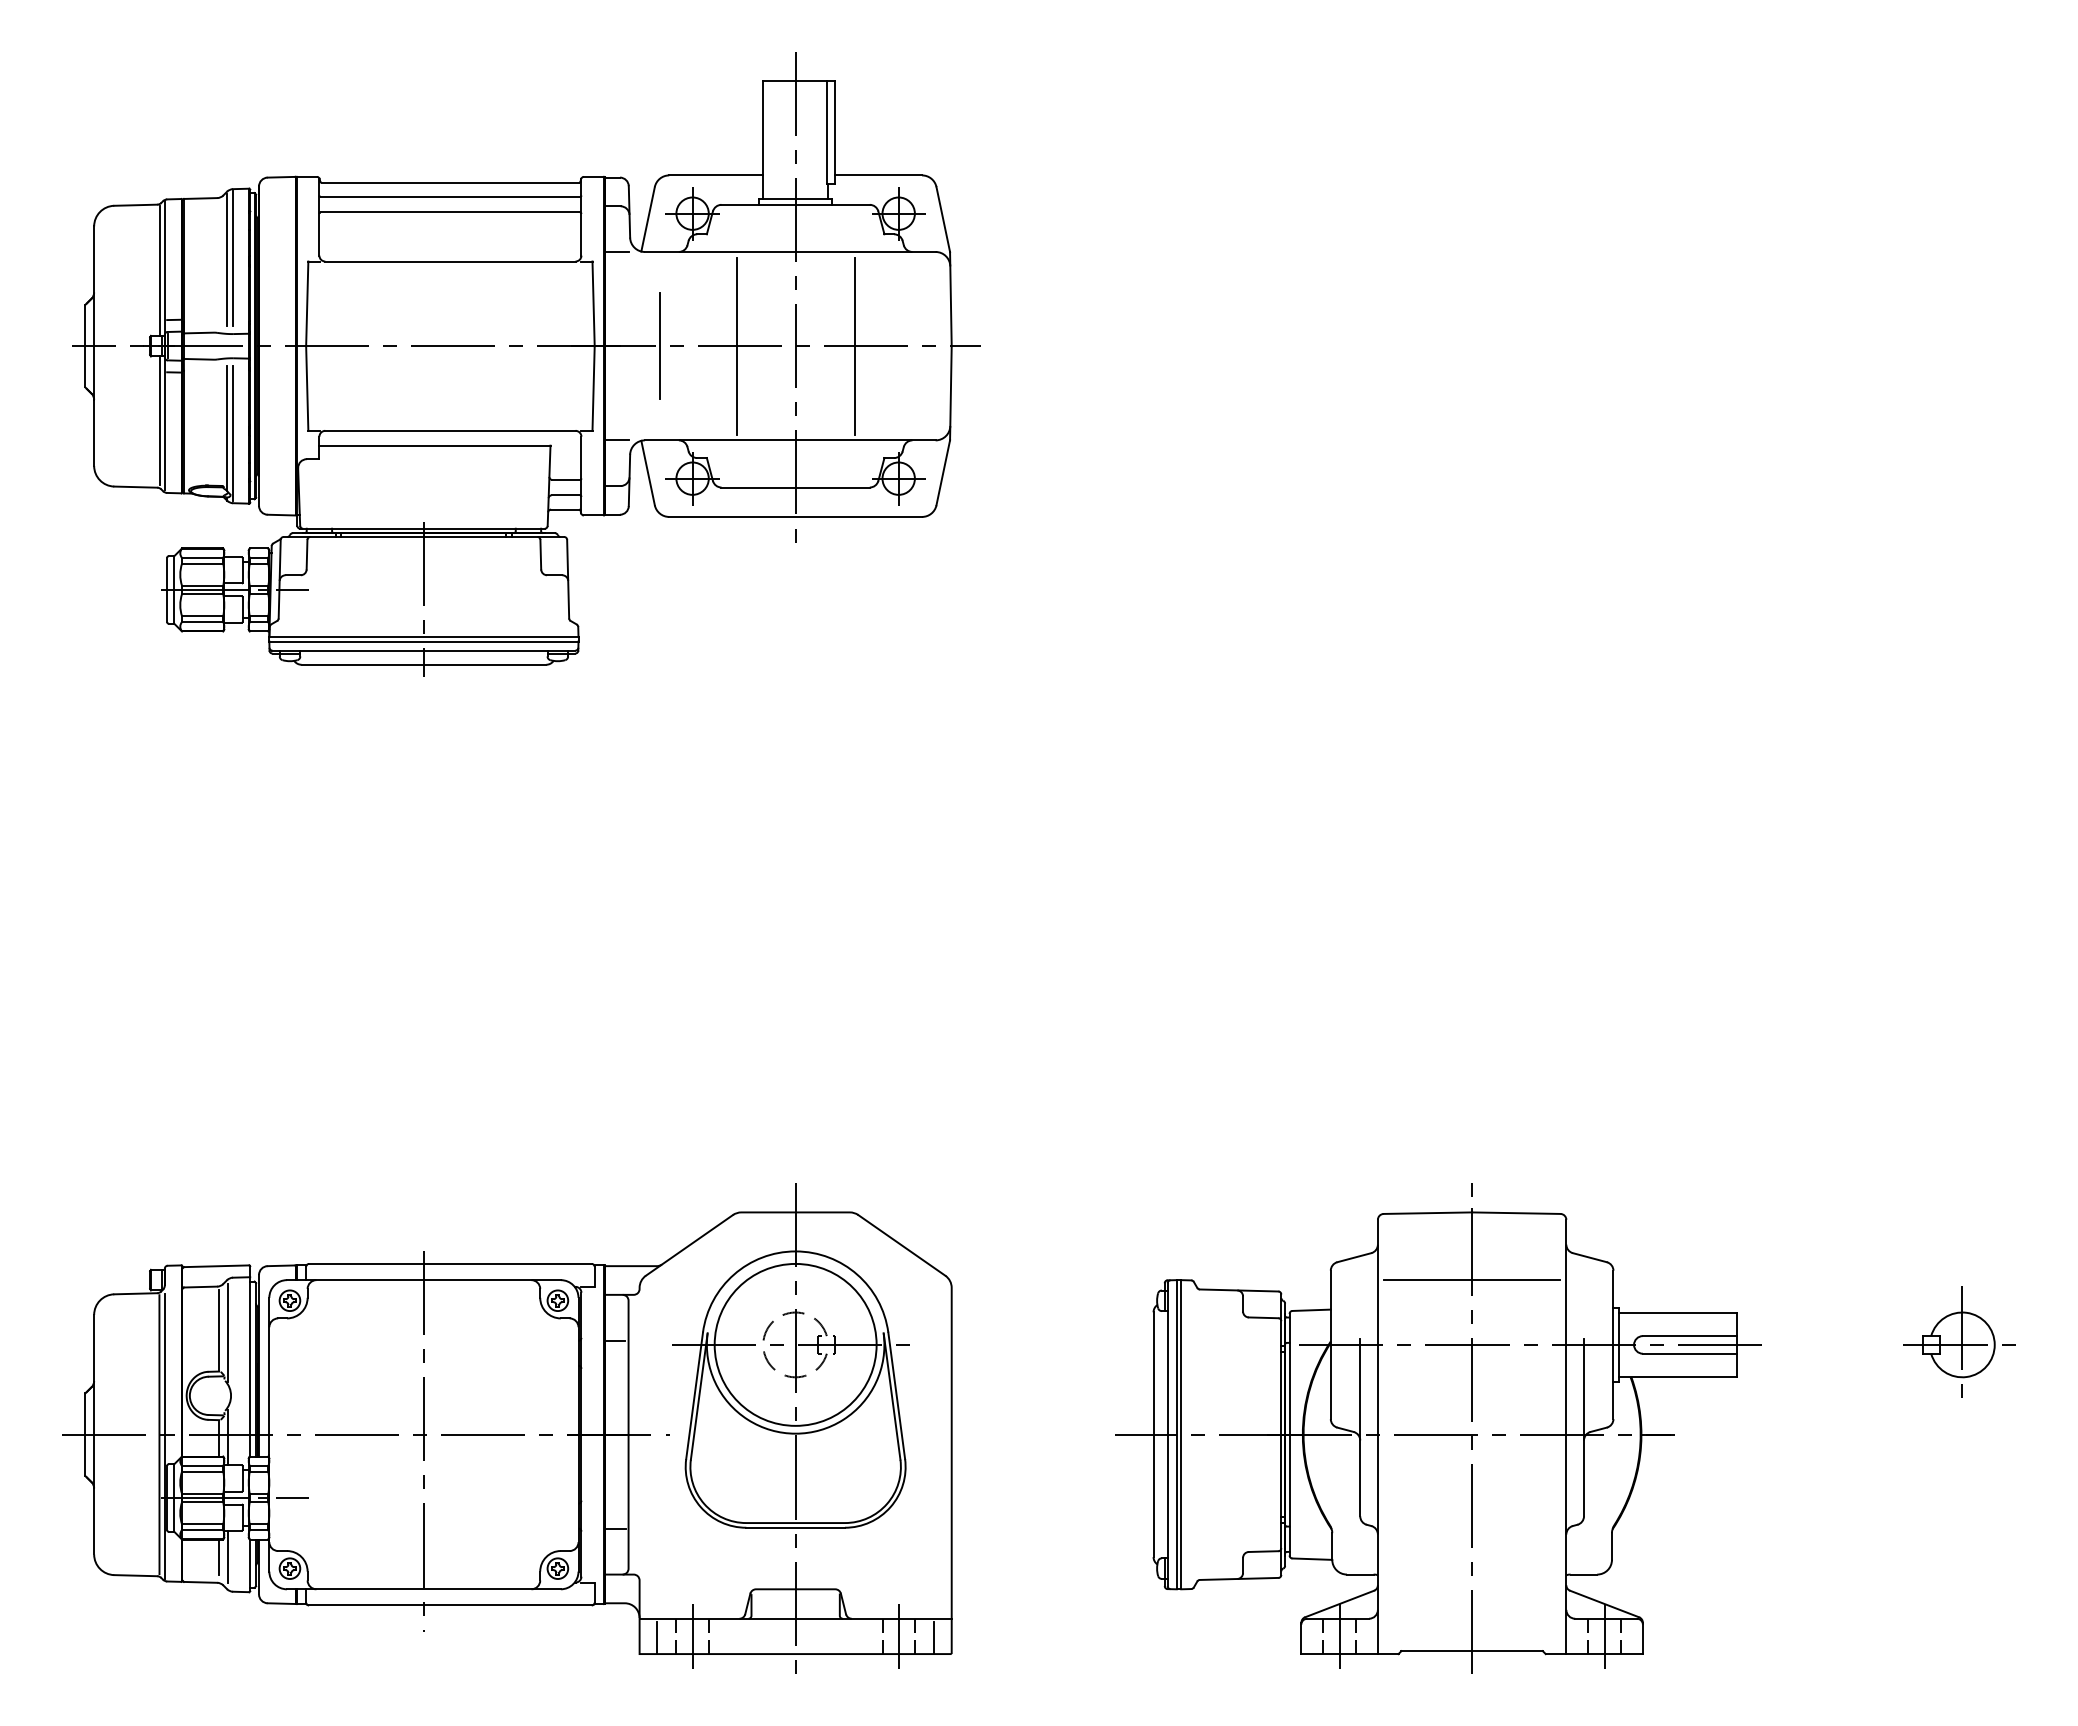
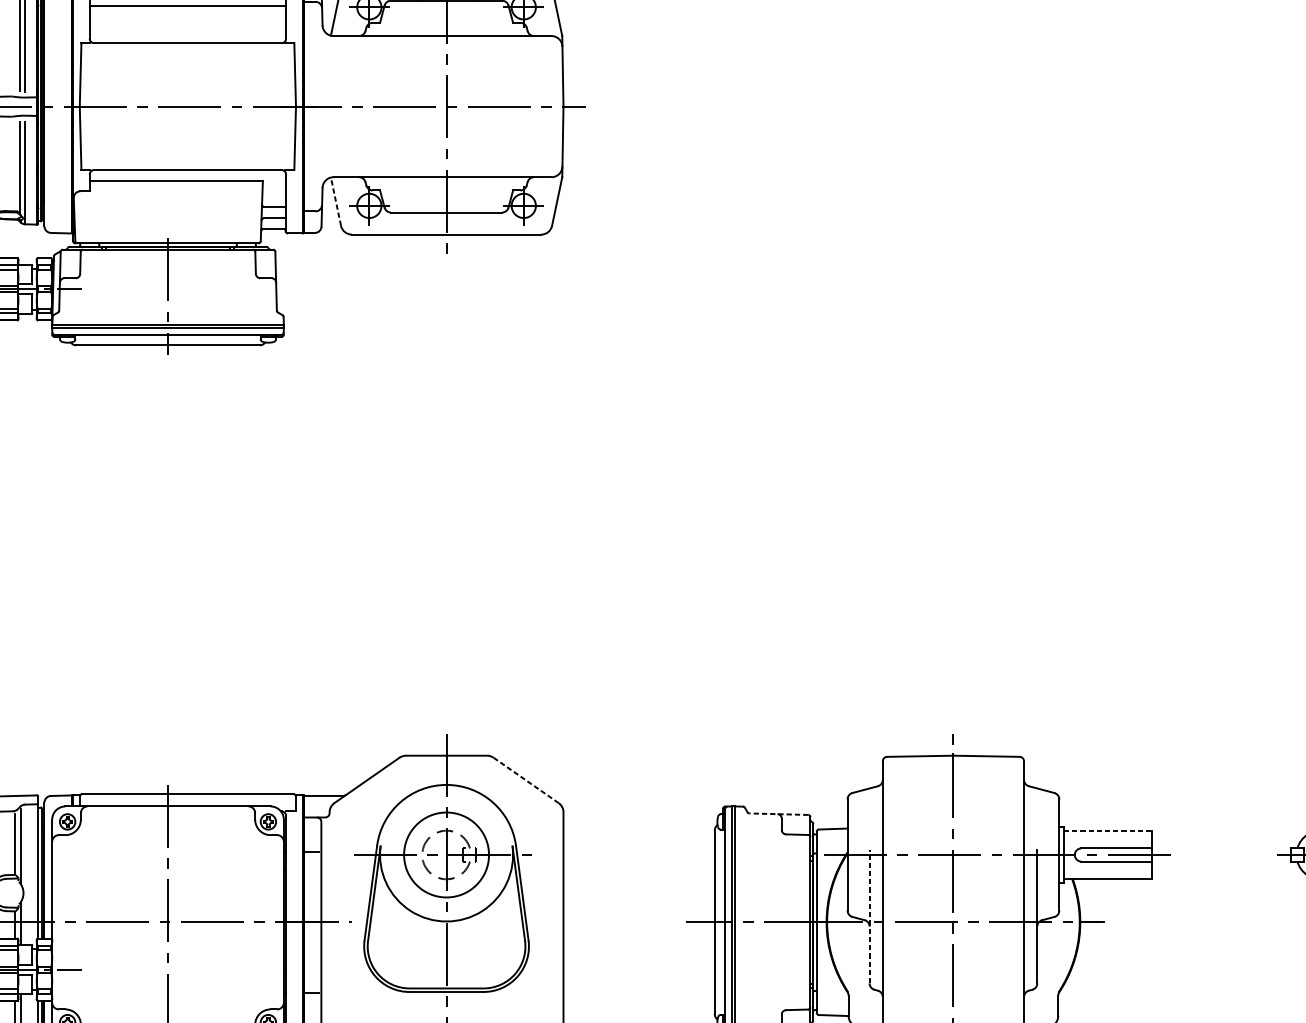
line: (617, 251) -> (313, 35), removed
line: (736, 345) -> (402, 106), removed
line: (854, 345) -> (490, 106), removed
line: (659, 346) -> (344, 106), removed
line: (617, 440) -> (313, 177), removed
line: (648, 473) -> (336, 202), solid -> dashed
line: (901, 1245) -> (525, 780), solid -> dashed
line: (1472, 1280) -> (953, 806), removed
line: (1238, 1290) -> (778, 814), solid -> dashed
line: (1678, 1312) -> (1108, 830), solid -> dashed
circle: (795, 1344) -> (446, 854), size x0.7
line: (1360, 1427) -> (869, 916), solid -> dashed

